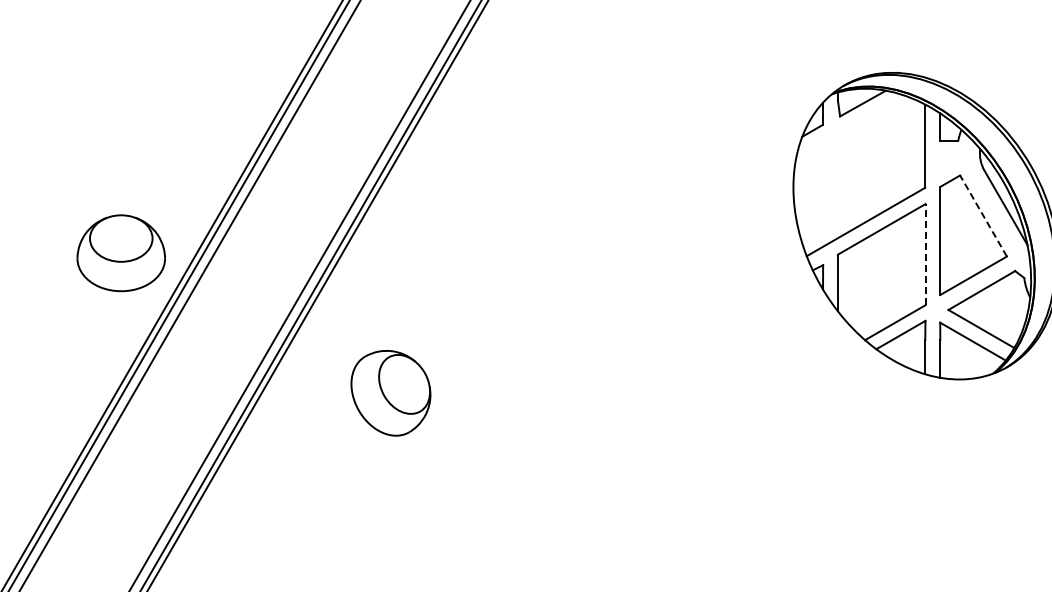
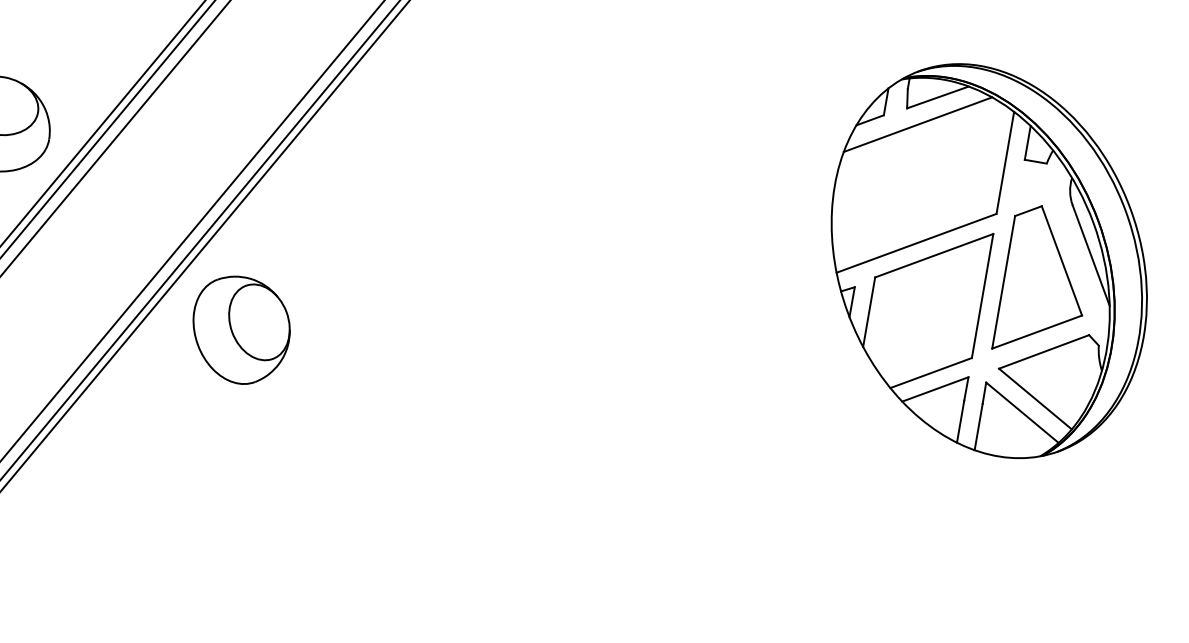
line: (850, 127) -> (917, 124), added
line: (983, 216) -> (1061, 261), dashed -> solid
line: (925, 254) -> (982, 295), dashed -> solid
part: (390, 393) -> (240, 330), moved

